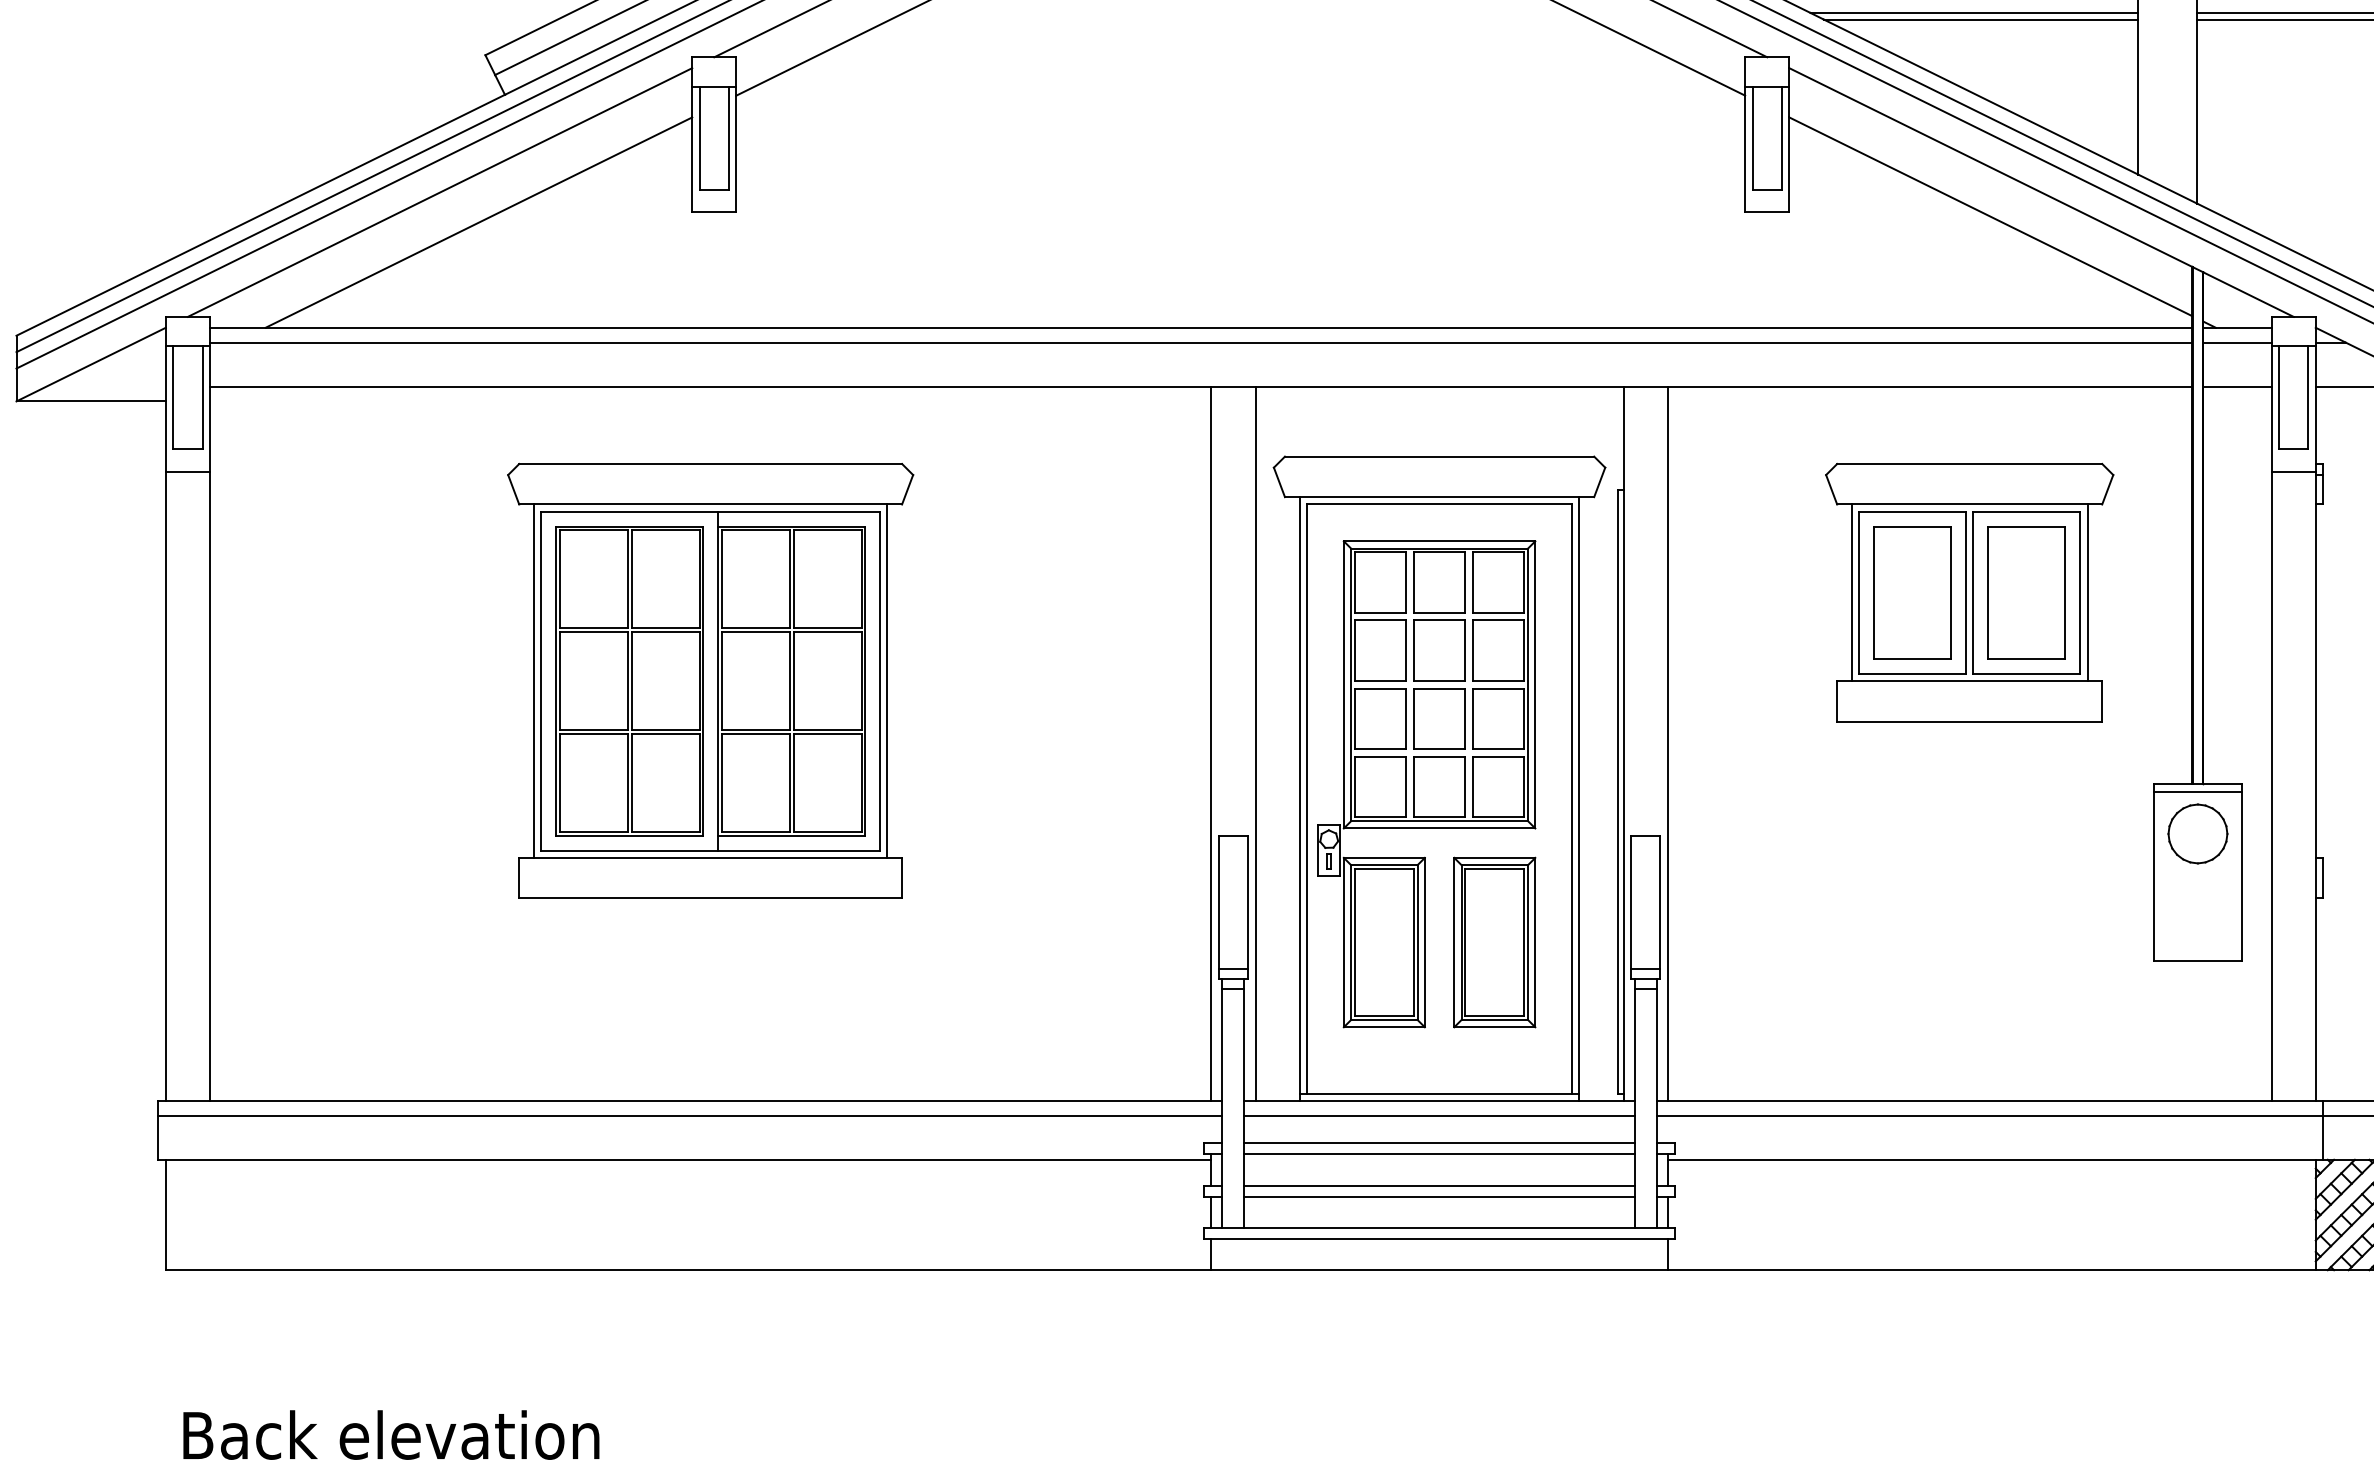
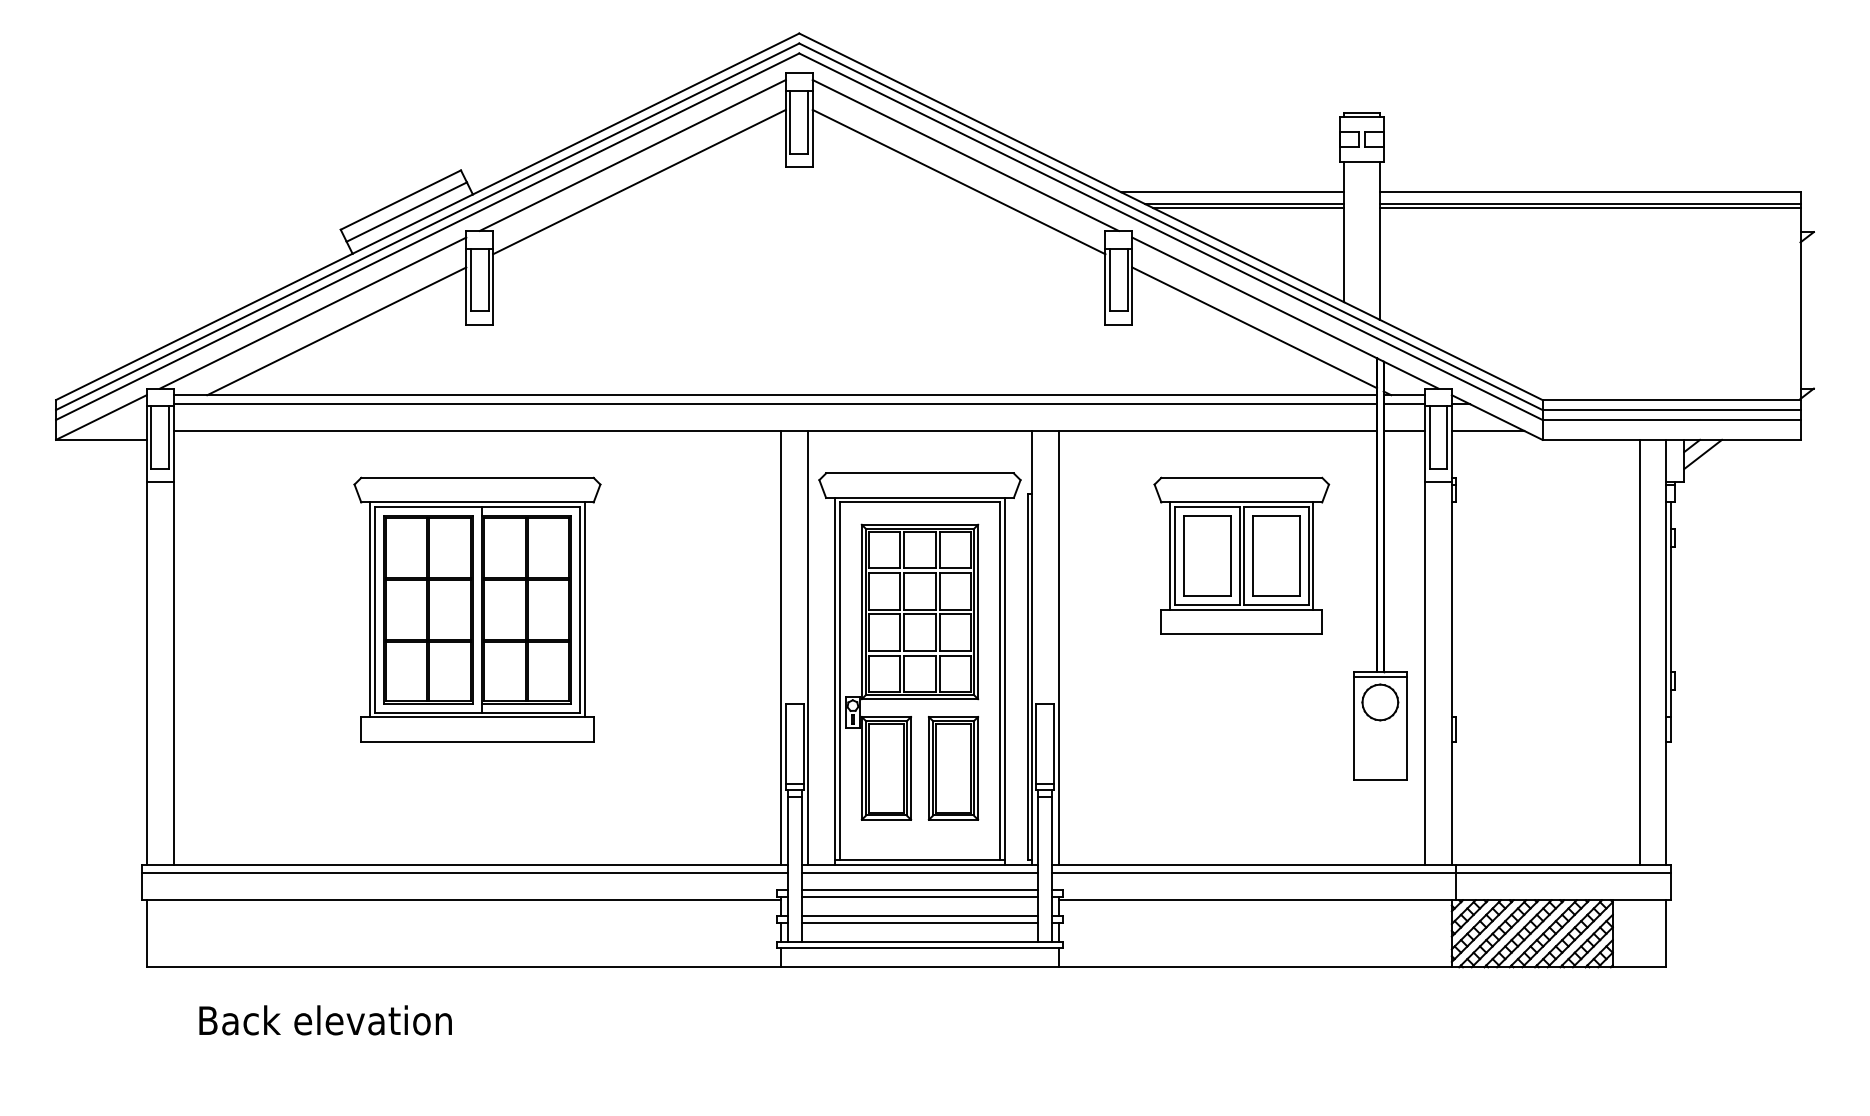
text: (391, 1435) -> (325, 1020), moved

